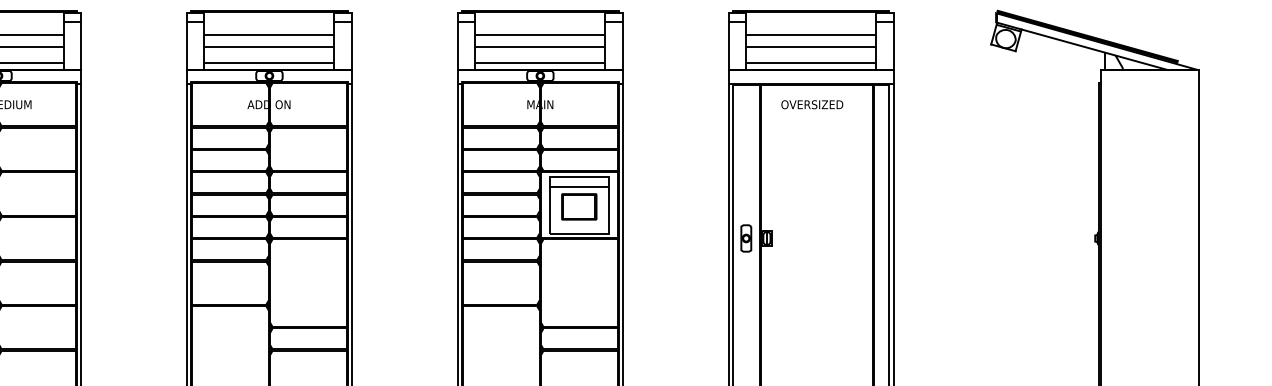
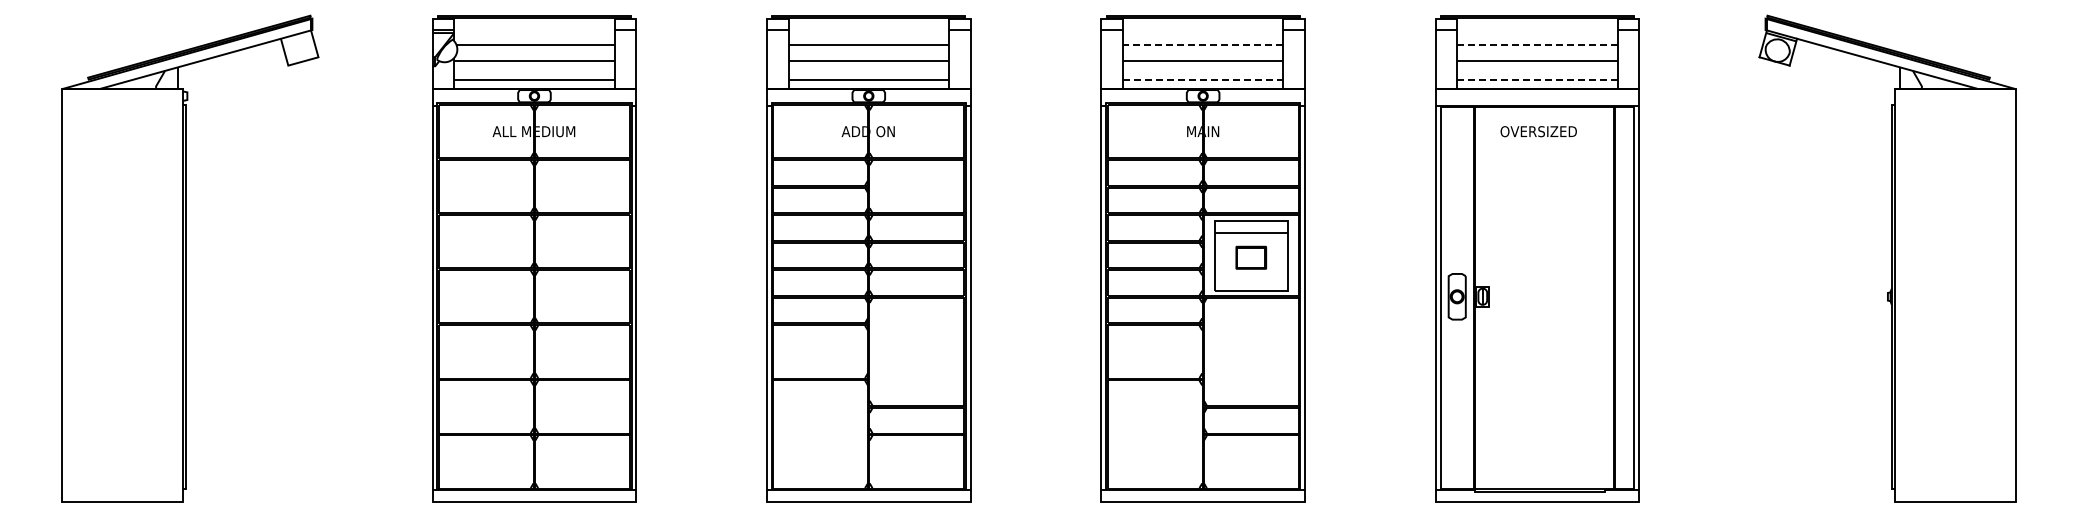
line: (539, 34) -> (1202, 45), solid -> dashed
line: (810, 34) -> (1536, 45), solid -> dashed
line: (540, 62) -> (1203, 79), solid -> dashed
line: (811, 62) -> (1537, 79), solid -> dashed
part: (579, 206) -> (1251, 257), size x0.7
part: (746, 238) -> (1457, 296), size x1.4

